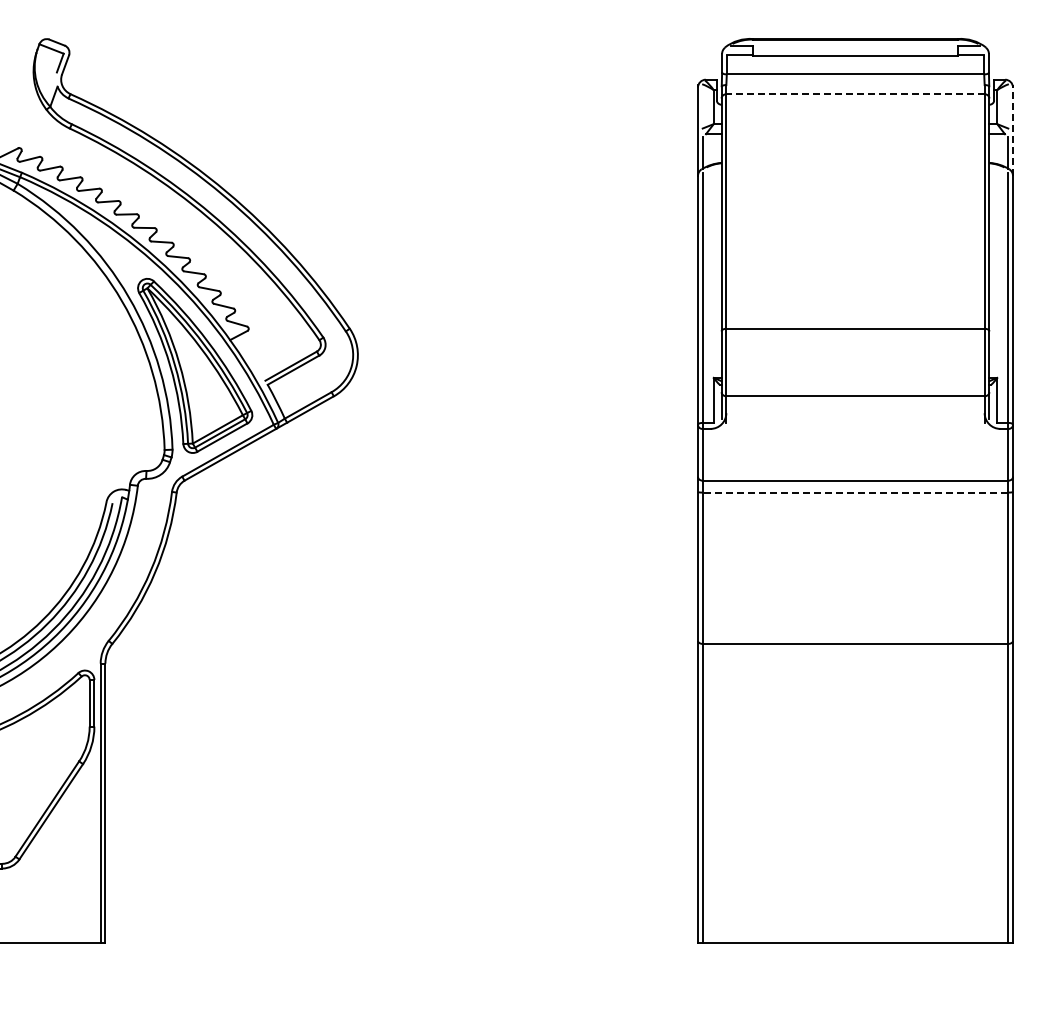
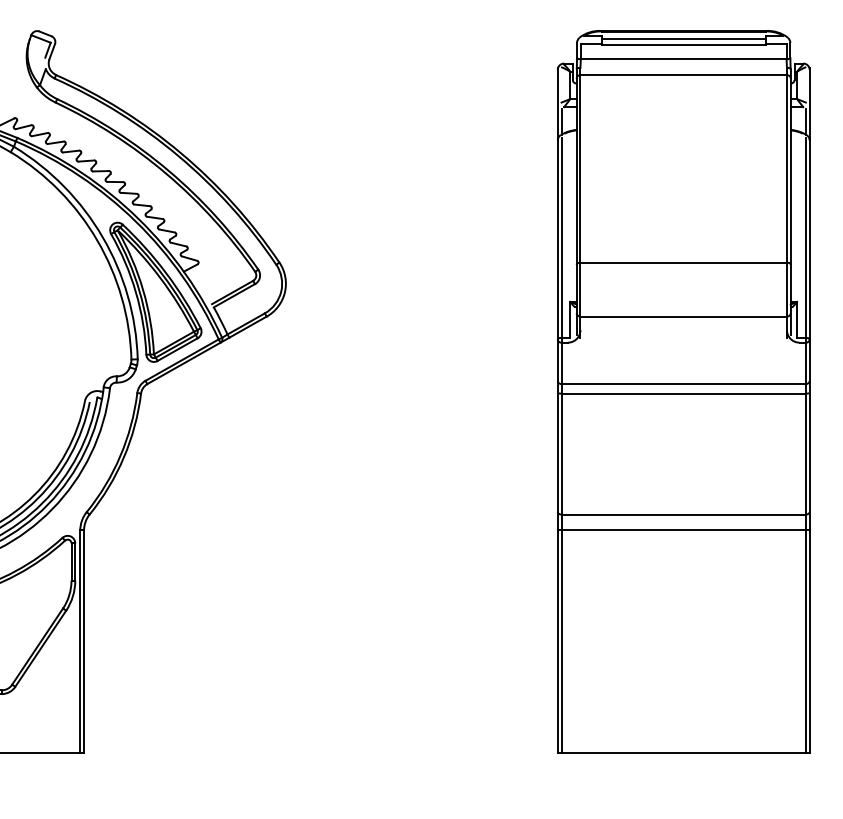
line: (855, 48) -> (683, 38), added
line: (855, 94) -> (683, 75), dashed -> solid
line: (1013, 129) -> (810, 103), dashed -> solid
line: (855, 492) -> (683, 393), dashed -> solid
line: (855, 663) -> (683, 530), added

